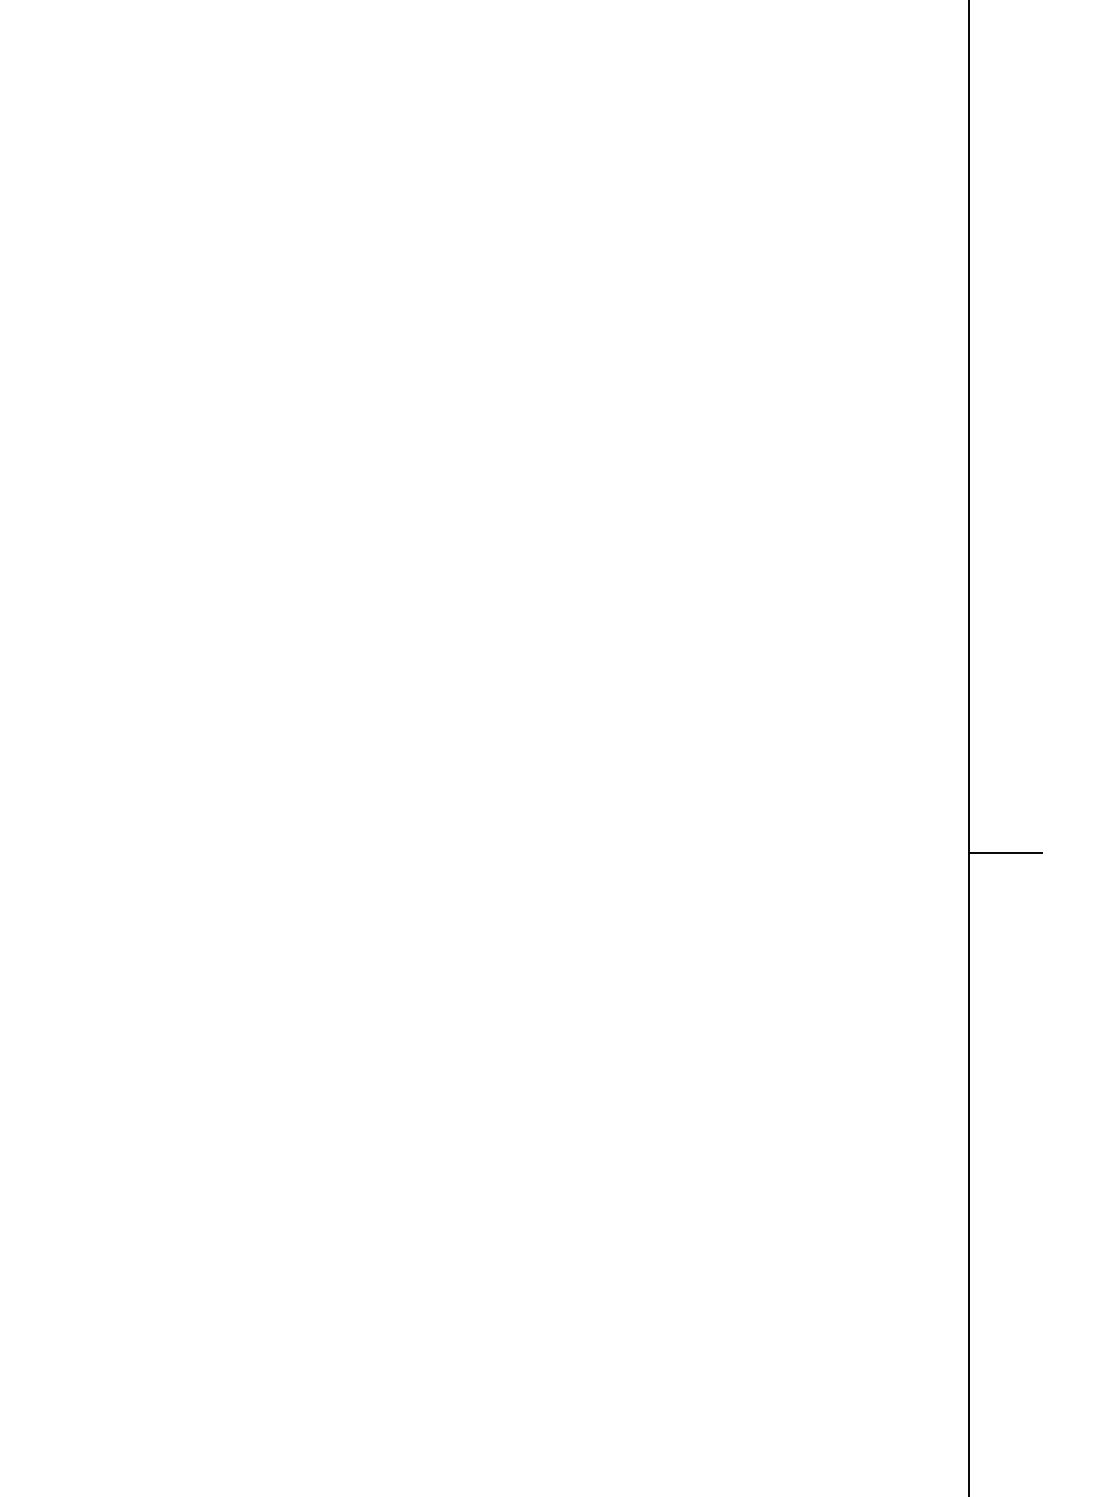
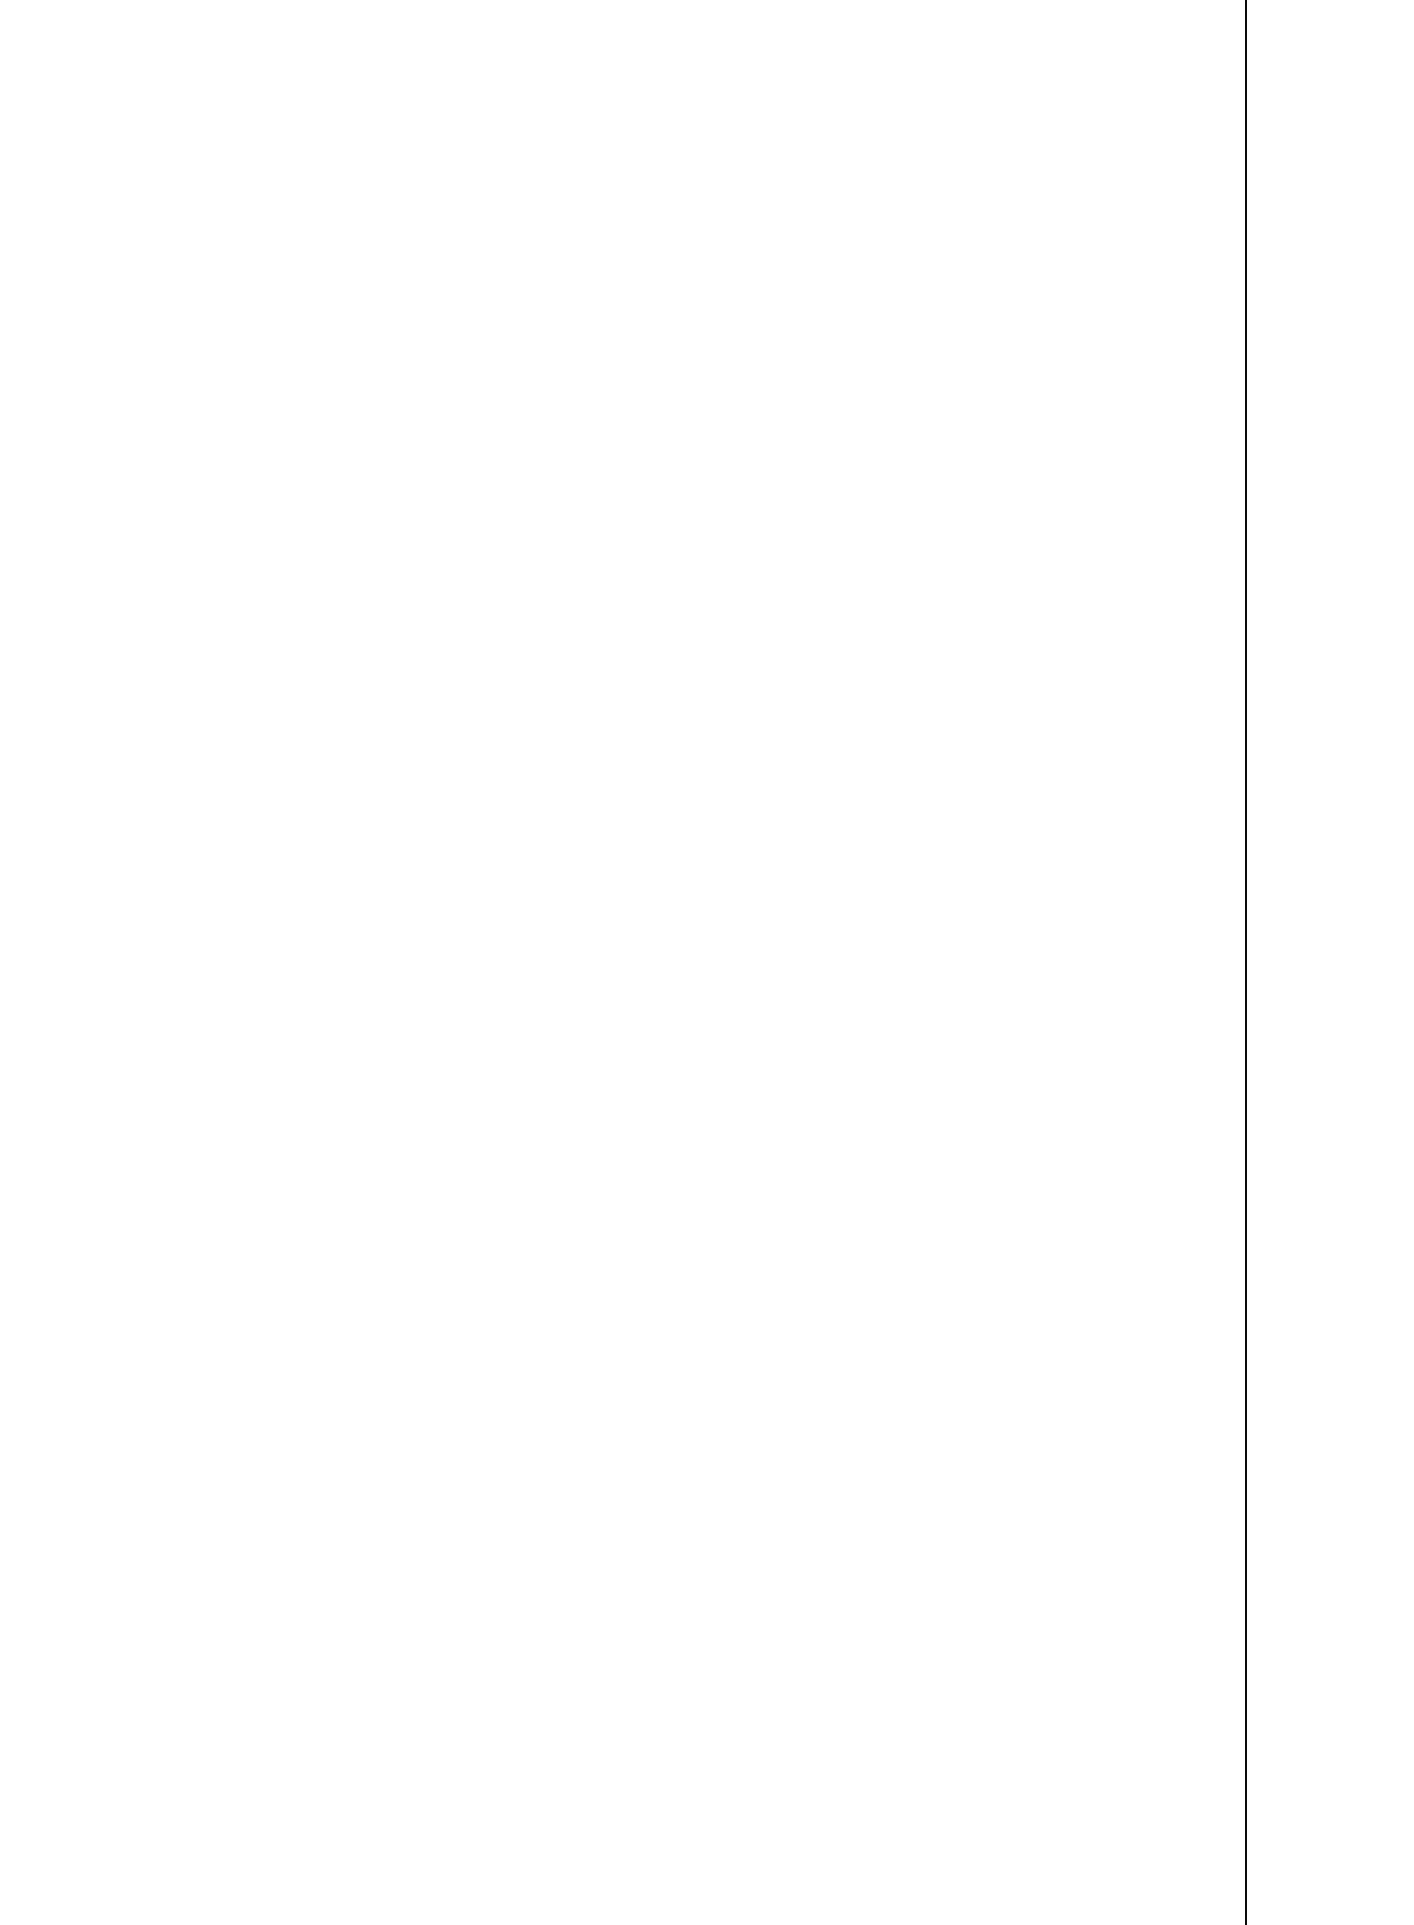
line: (1006, 852) -> (1293, 1096), removed

